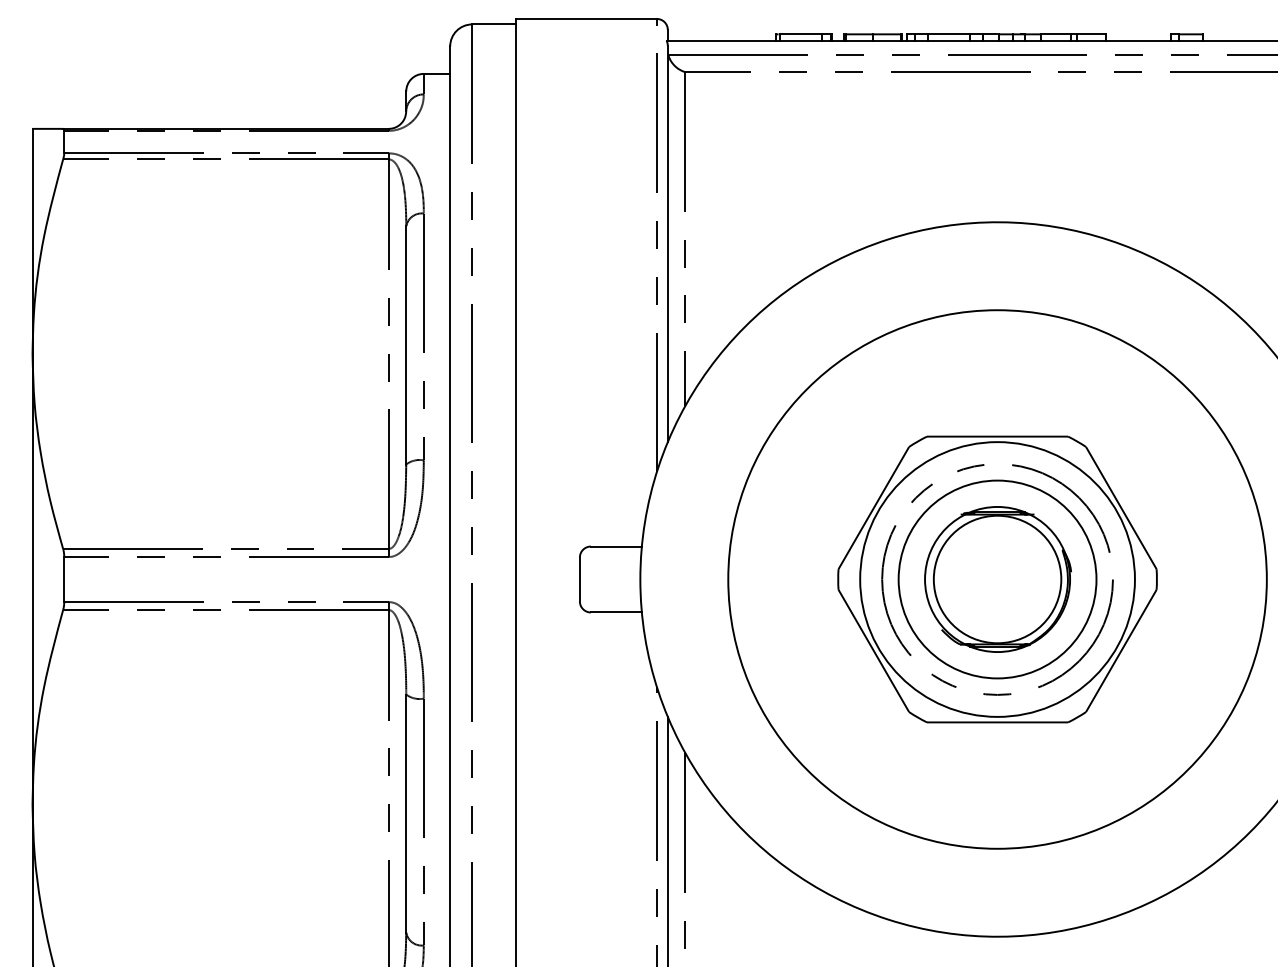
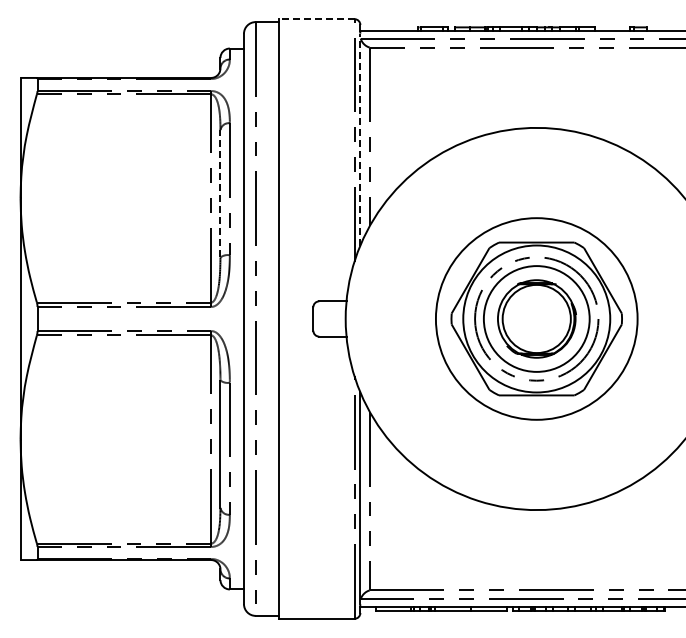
line: (585, 19) -> (316, 19), solid -> dashed
line: (668, 243) -> (360, 139), solid -> dashed
line: (406, 344) -> (220, 193), solid -> dashed
circle: (997, 578) -> (536, 318), size x0.7

